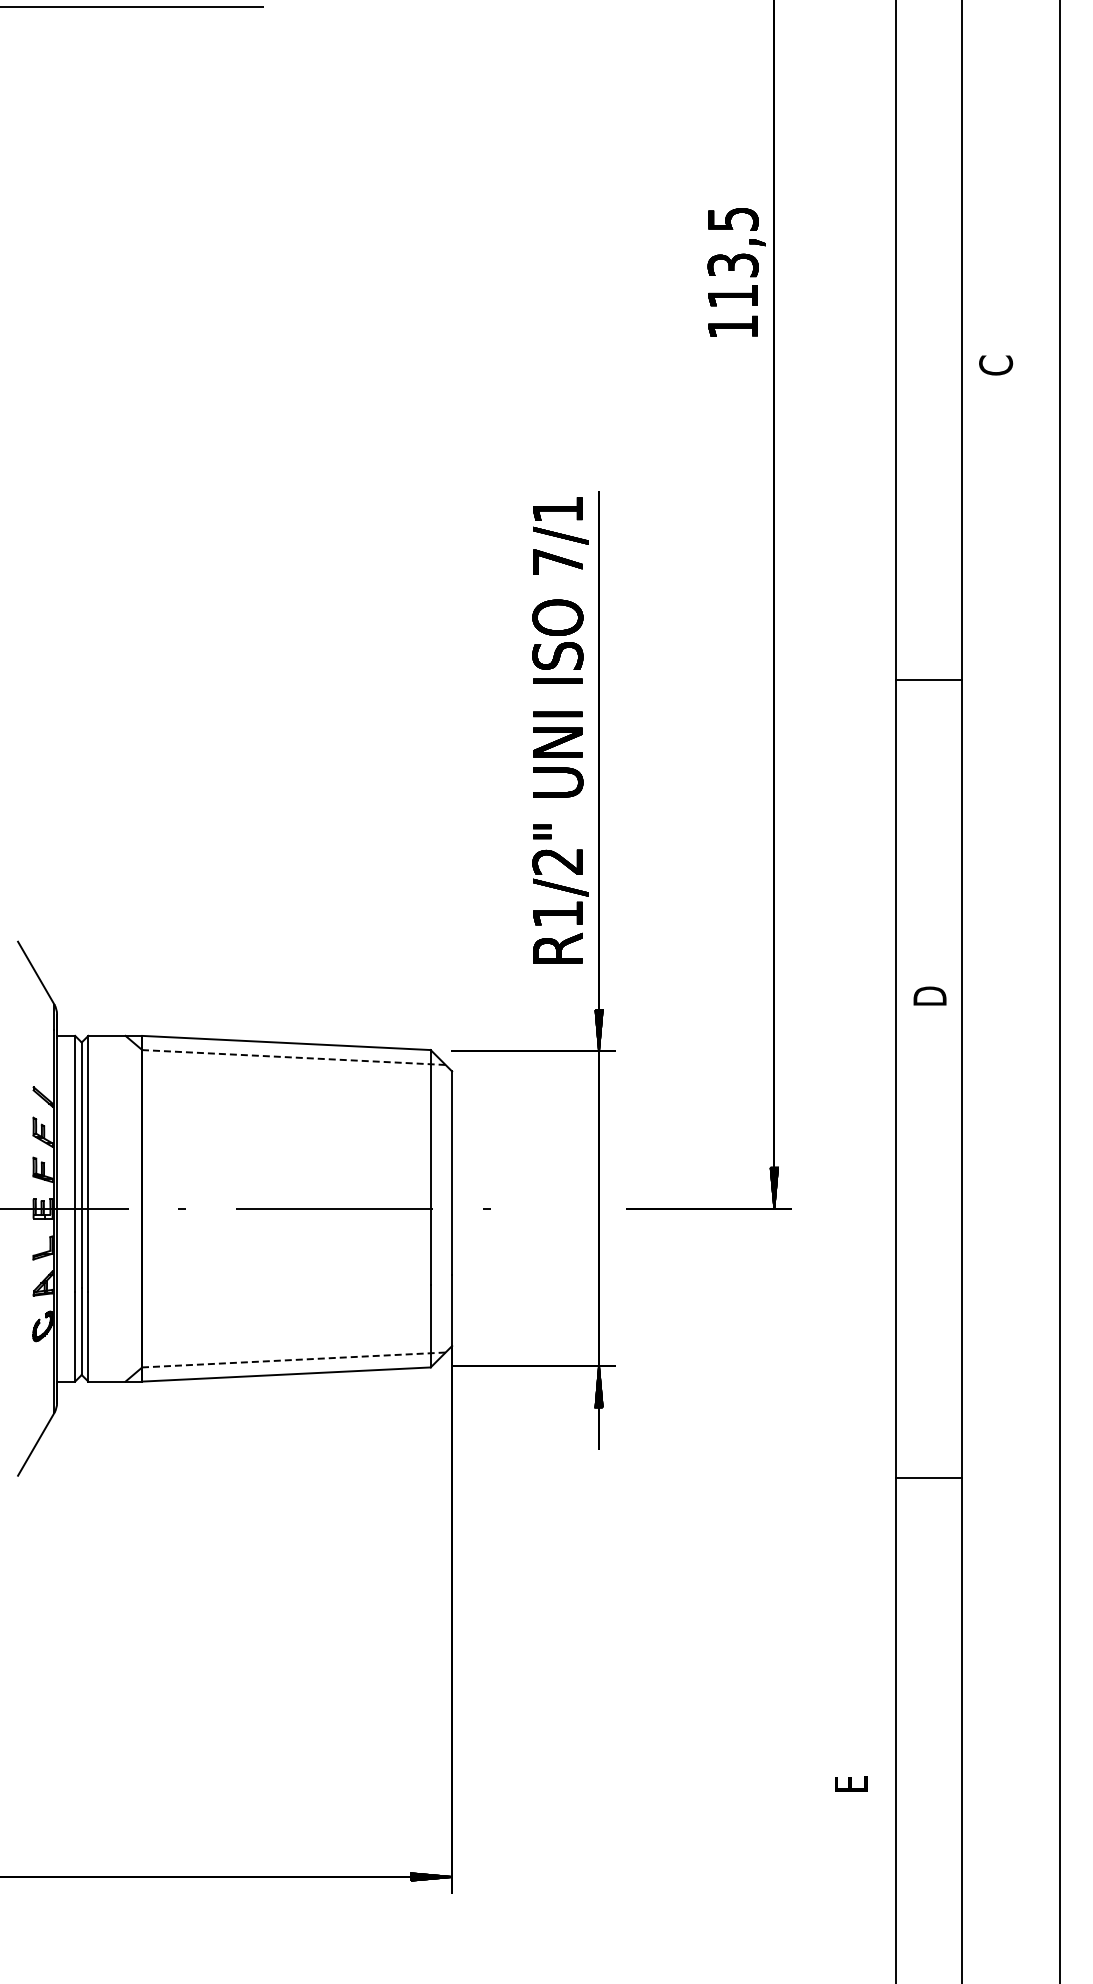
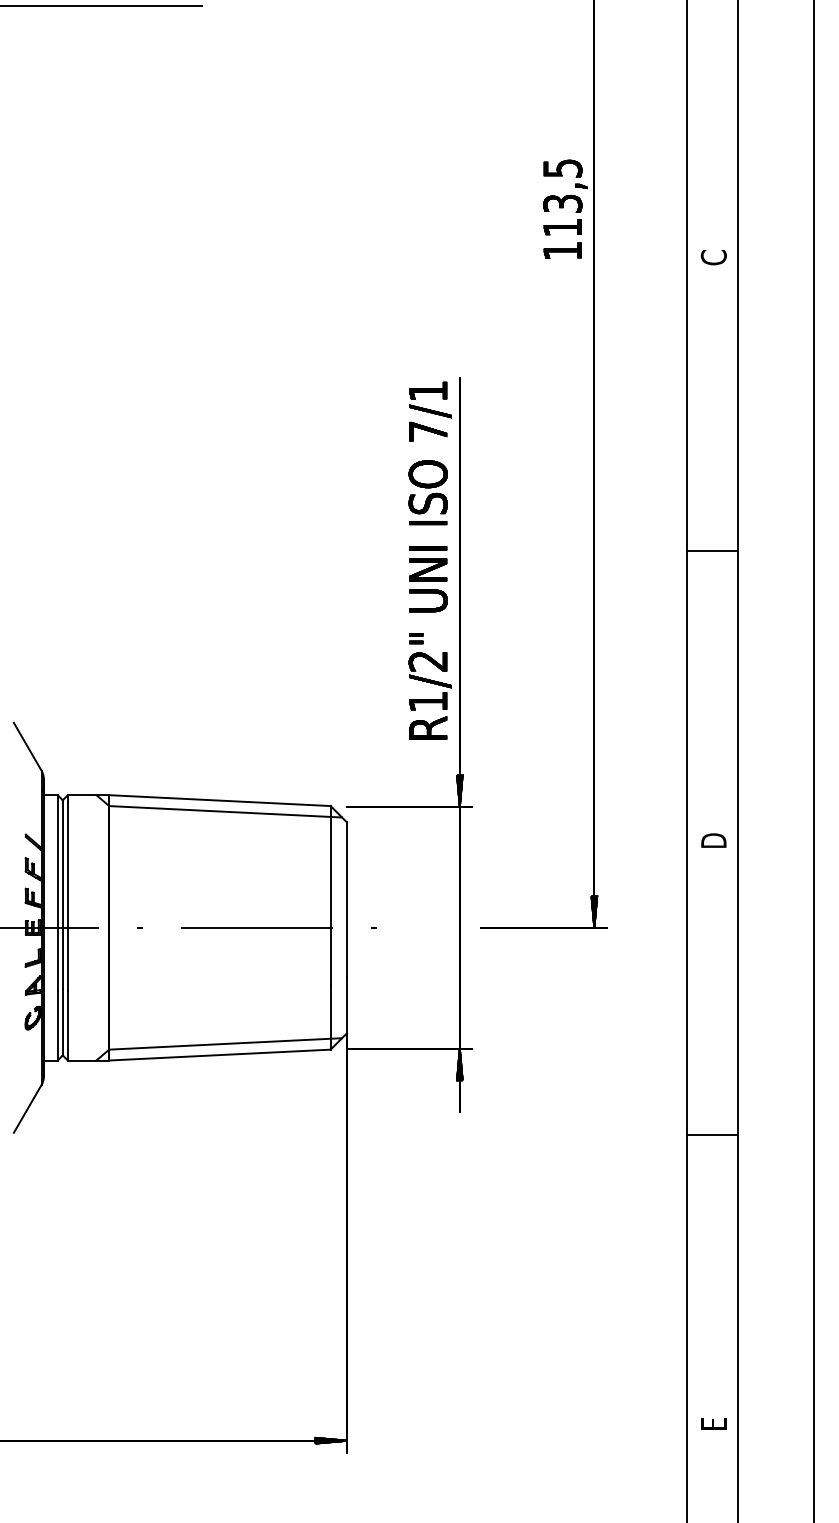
text: (996, 365) -> (714, 257), moved
line: (928, 680) -> (712, 551), moved
text: (929, 995) -> (713, 840), moved
line: (293, 1057) -> (225, 811), dashed -> solid
line: (293, 1359) -> (225, 1043), dashed -> solid
text: (851, 1783) -> (714, 1423), moved

